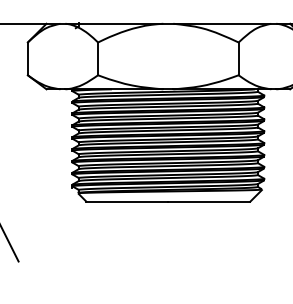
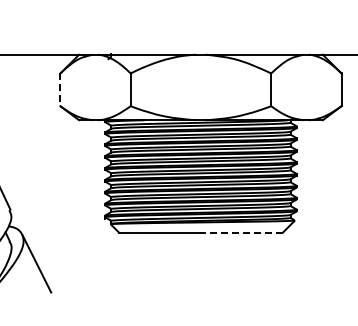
line: (27, 59) -> (60, 90), solid -> dashed
line: (208, 201) -> (241, 232), solid -> dashed

